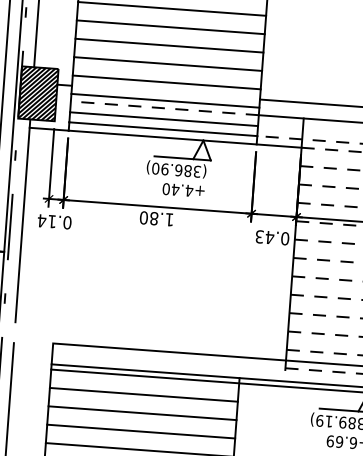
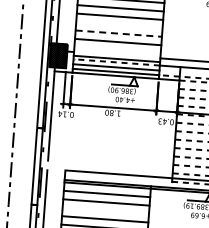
line: (170, 27) -> (119, 25), removed
line: (170, 45) -> (119, 33), solid -> dashed
line: (166, 82) -> (117, 50), removed
line: (140, 430) -> (105, 210), removed

